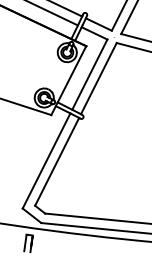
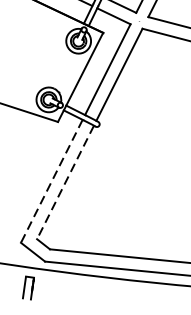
line: (46, 161) -> (51, 181), solid -> dashed
line: (56, 162) -> (64, 183), solid -> dashed

